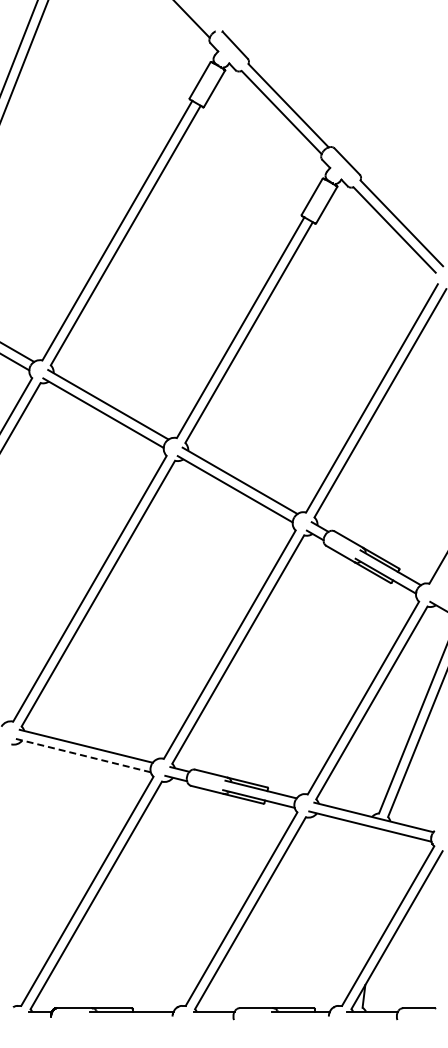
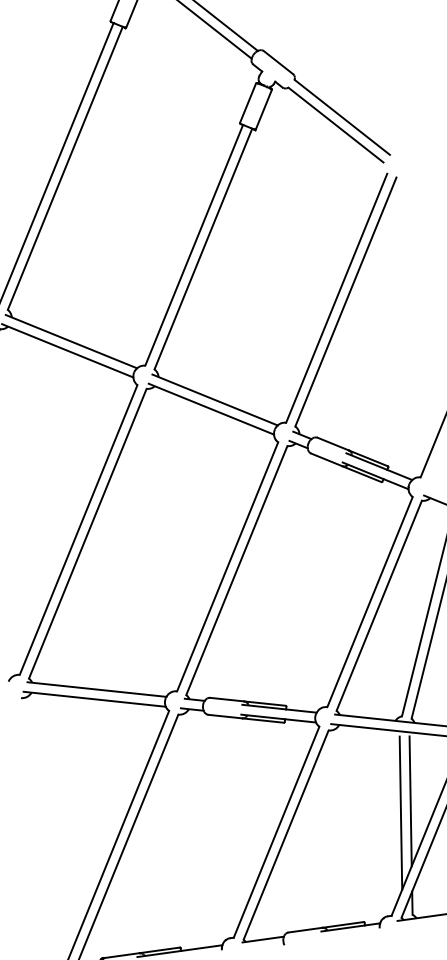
line: (82, 755) -> (94, 699), dashed -> solid
line: (375, 896) -> (410, 800), added
line: (364, 906) -> (400, 812), added

